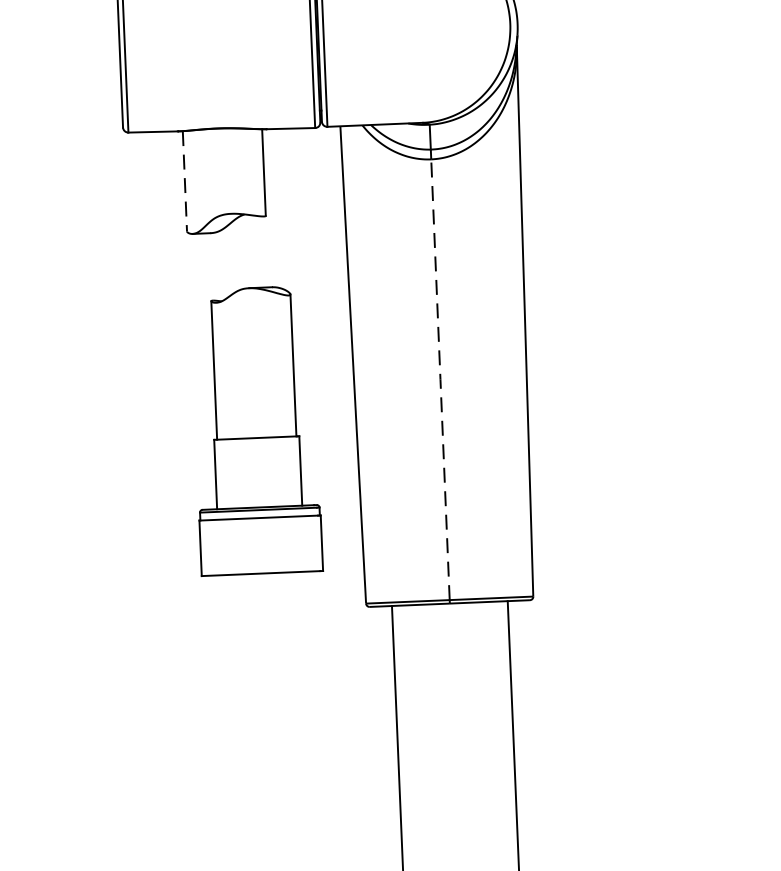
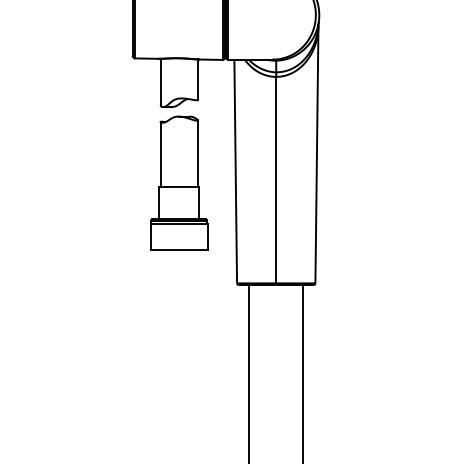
line: (184, 181) -> (160, 82), dashed -> solid
line: (441, 380) -> (276, 180), dashed -> solid
part: (257, 428) -> (179, 182), moved

